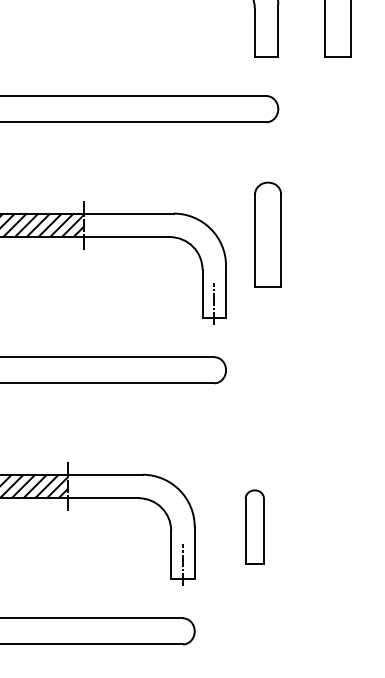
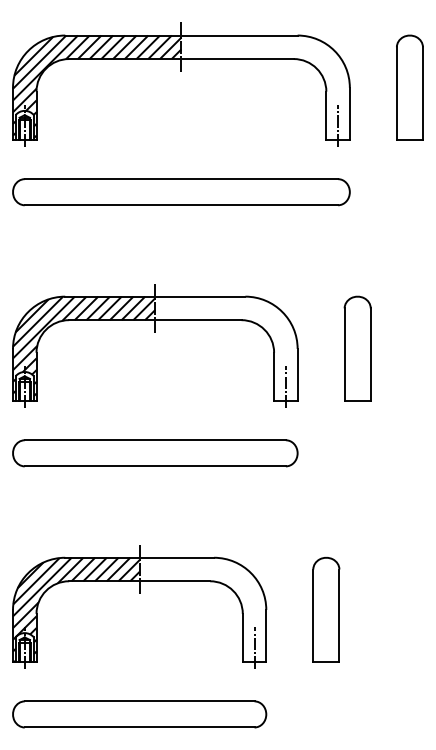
line: (266, 42) -> (338, 125), added
part: (267, 234) -> (357, 348), moved
part: (254, 526) -> (326, 609), size x1.43

